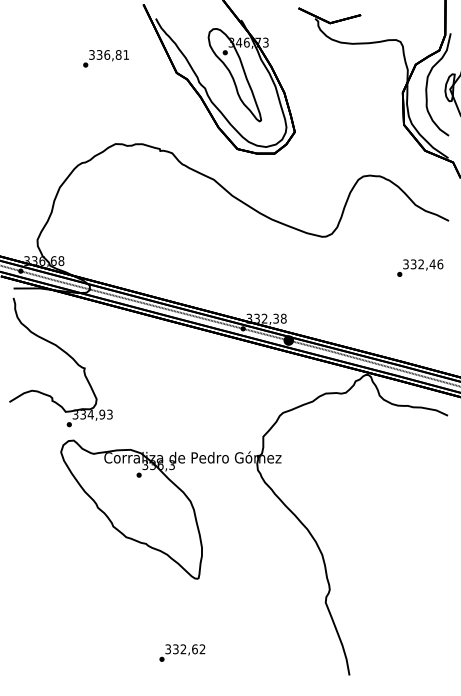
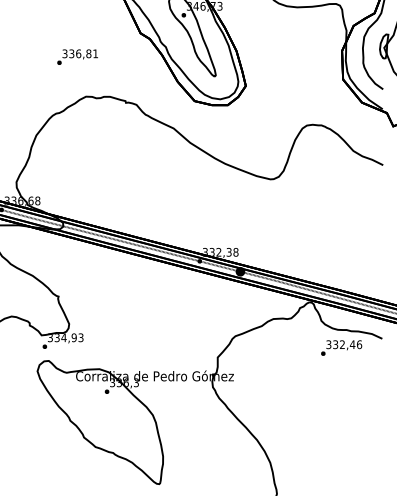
text: (105, 58) -> (77, 56), moved
text: (420, 267) -> (341, 347), moved

